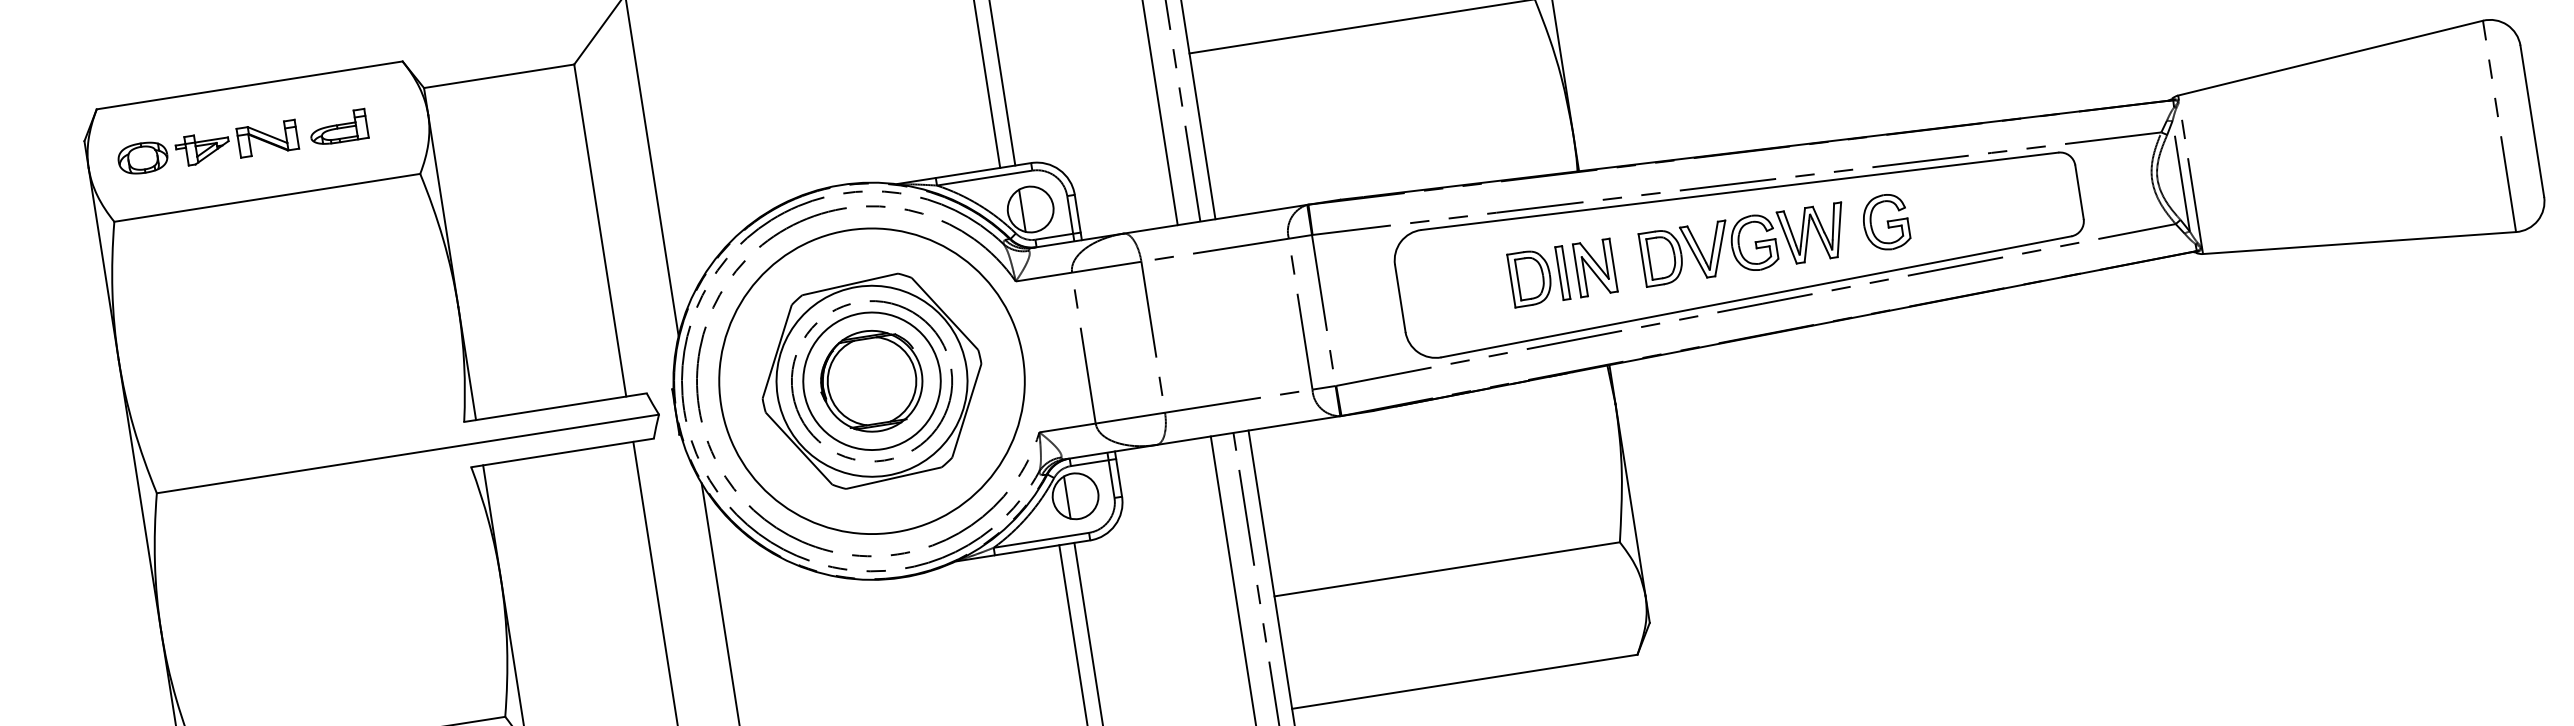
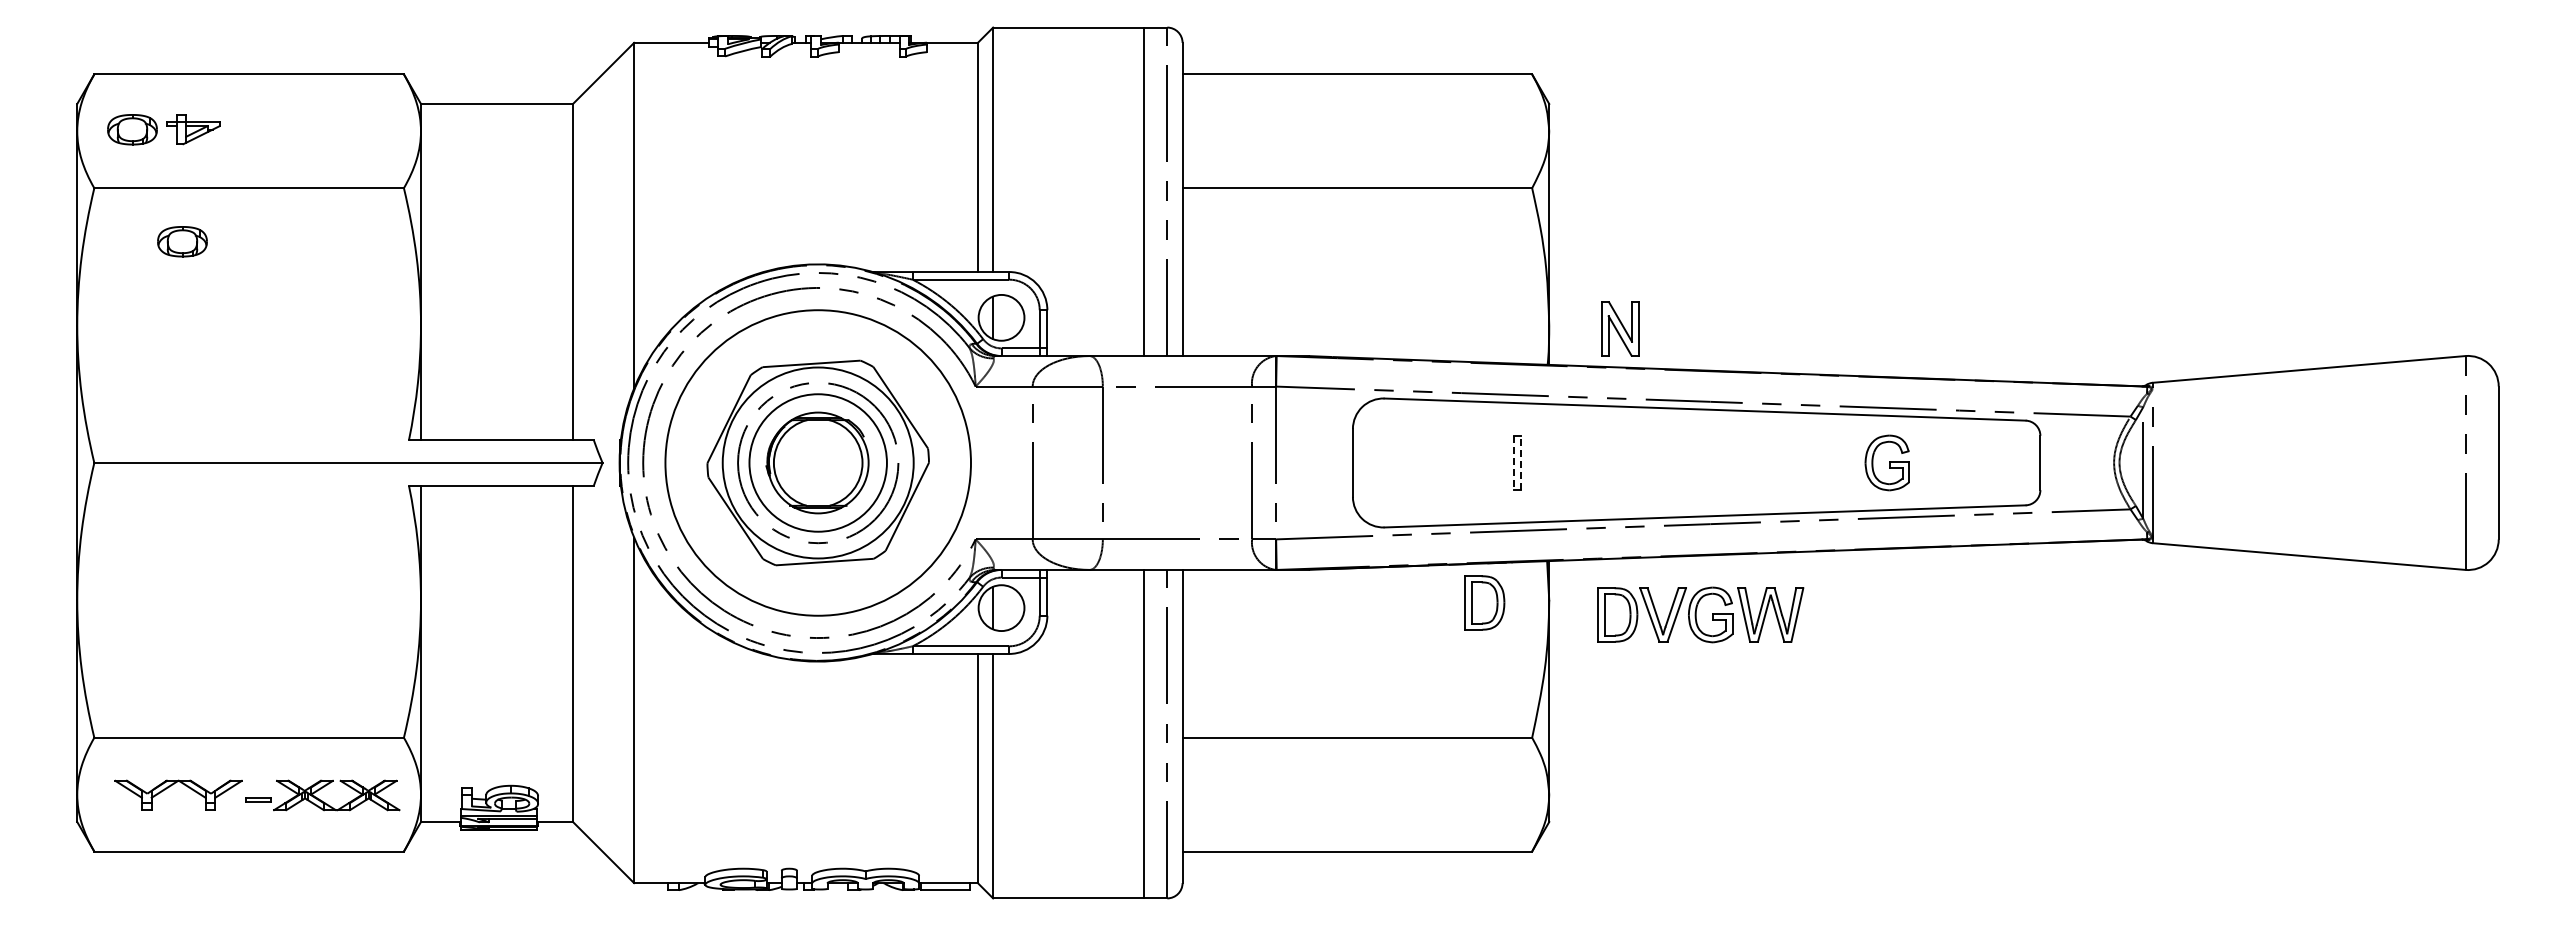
part: (338, 127) -> (330, 129), removed
part: (267, 138) -> (258, 129), removed
part: (1884, 222) -> (1886, 462), moved
part: (1743, 244) -> (1700, 614), moved
part: (209, 260) -> (182, 241), added
part: (1595, 267) -> (1620, 328), moved
line: (1565, 273) -> (1520, 463), solid -> dashed
line: (1560, 274) -> (1514, 463), solid -> dashed
part: (1530, 277) -> (1484, 602), moved

